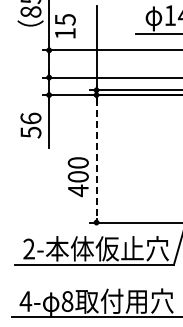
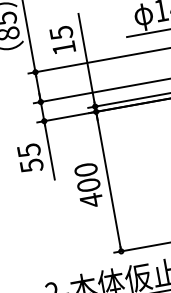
text: (65, 26) -> (62, 40), moved
text: (30, 118) -> (28, 150), 56 -> 55
line: (96, 158) -> (108, 181), dashed -> solid
text: (77, 177) -> (88, 186), moved

